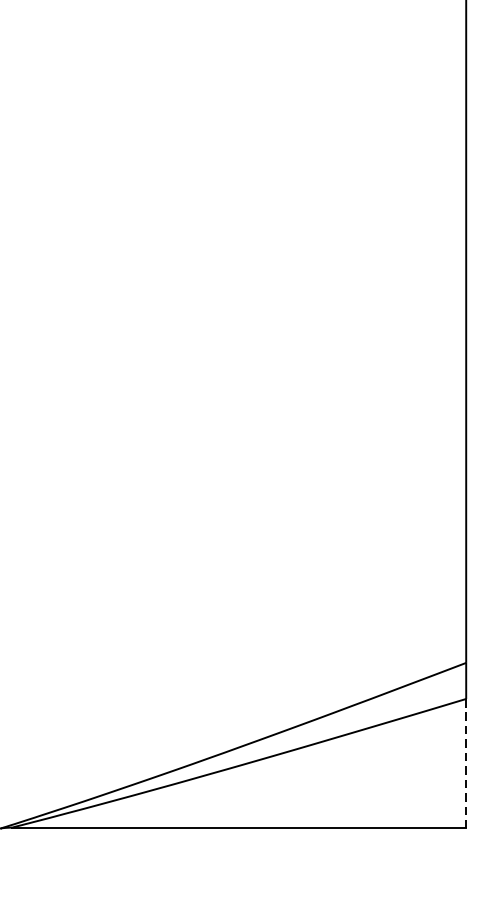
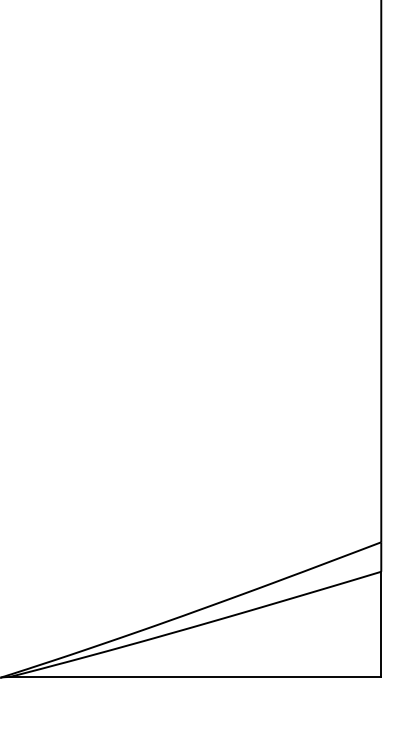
line: (466, 763) -> (381, 624), dashed -> solid

